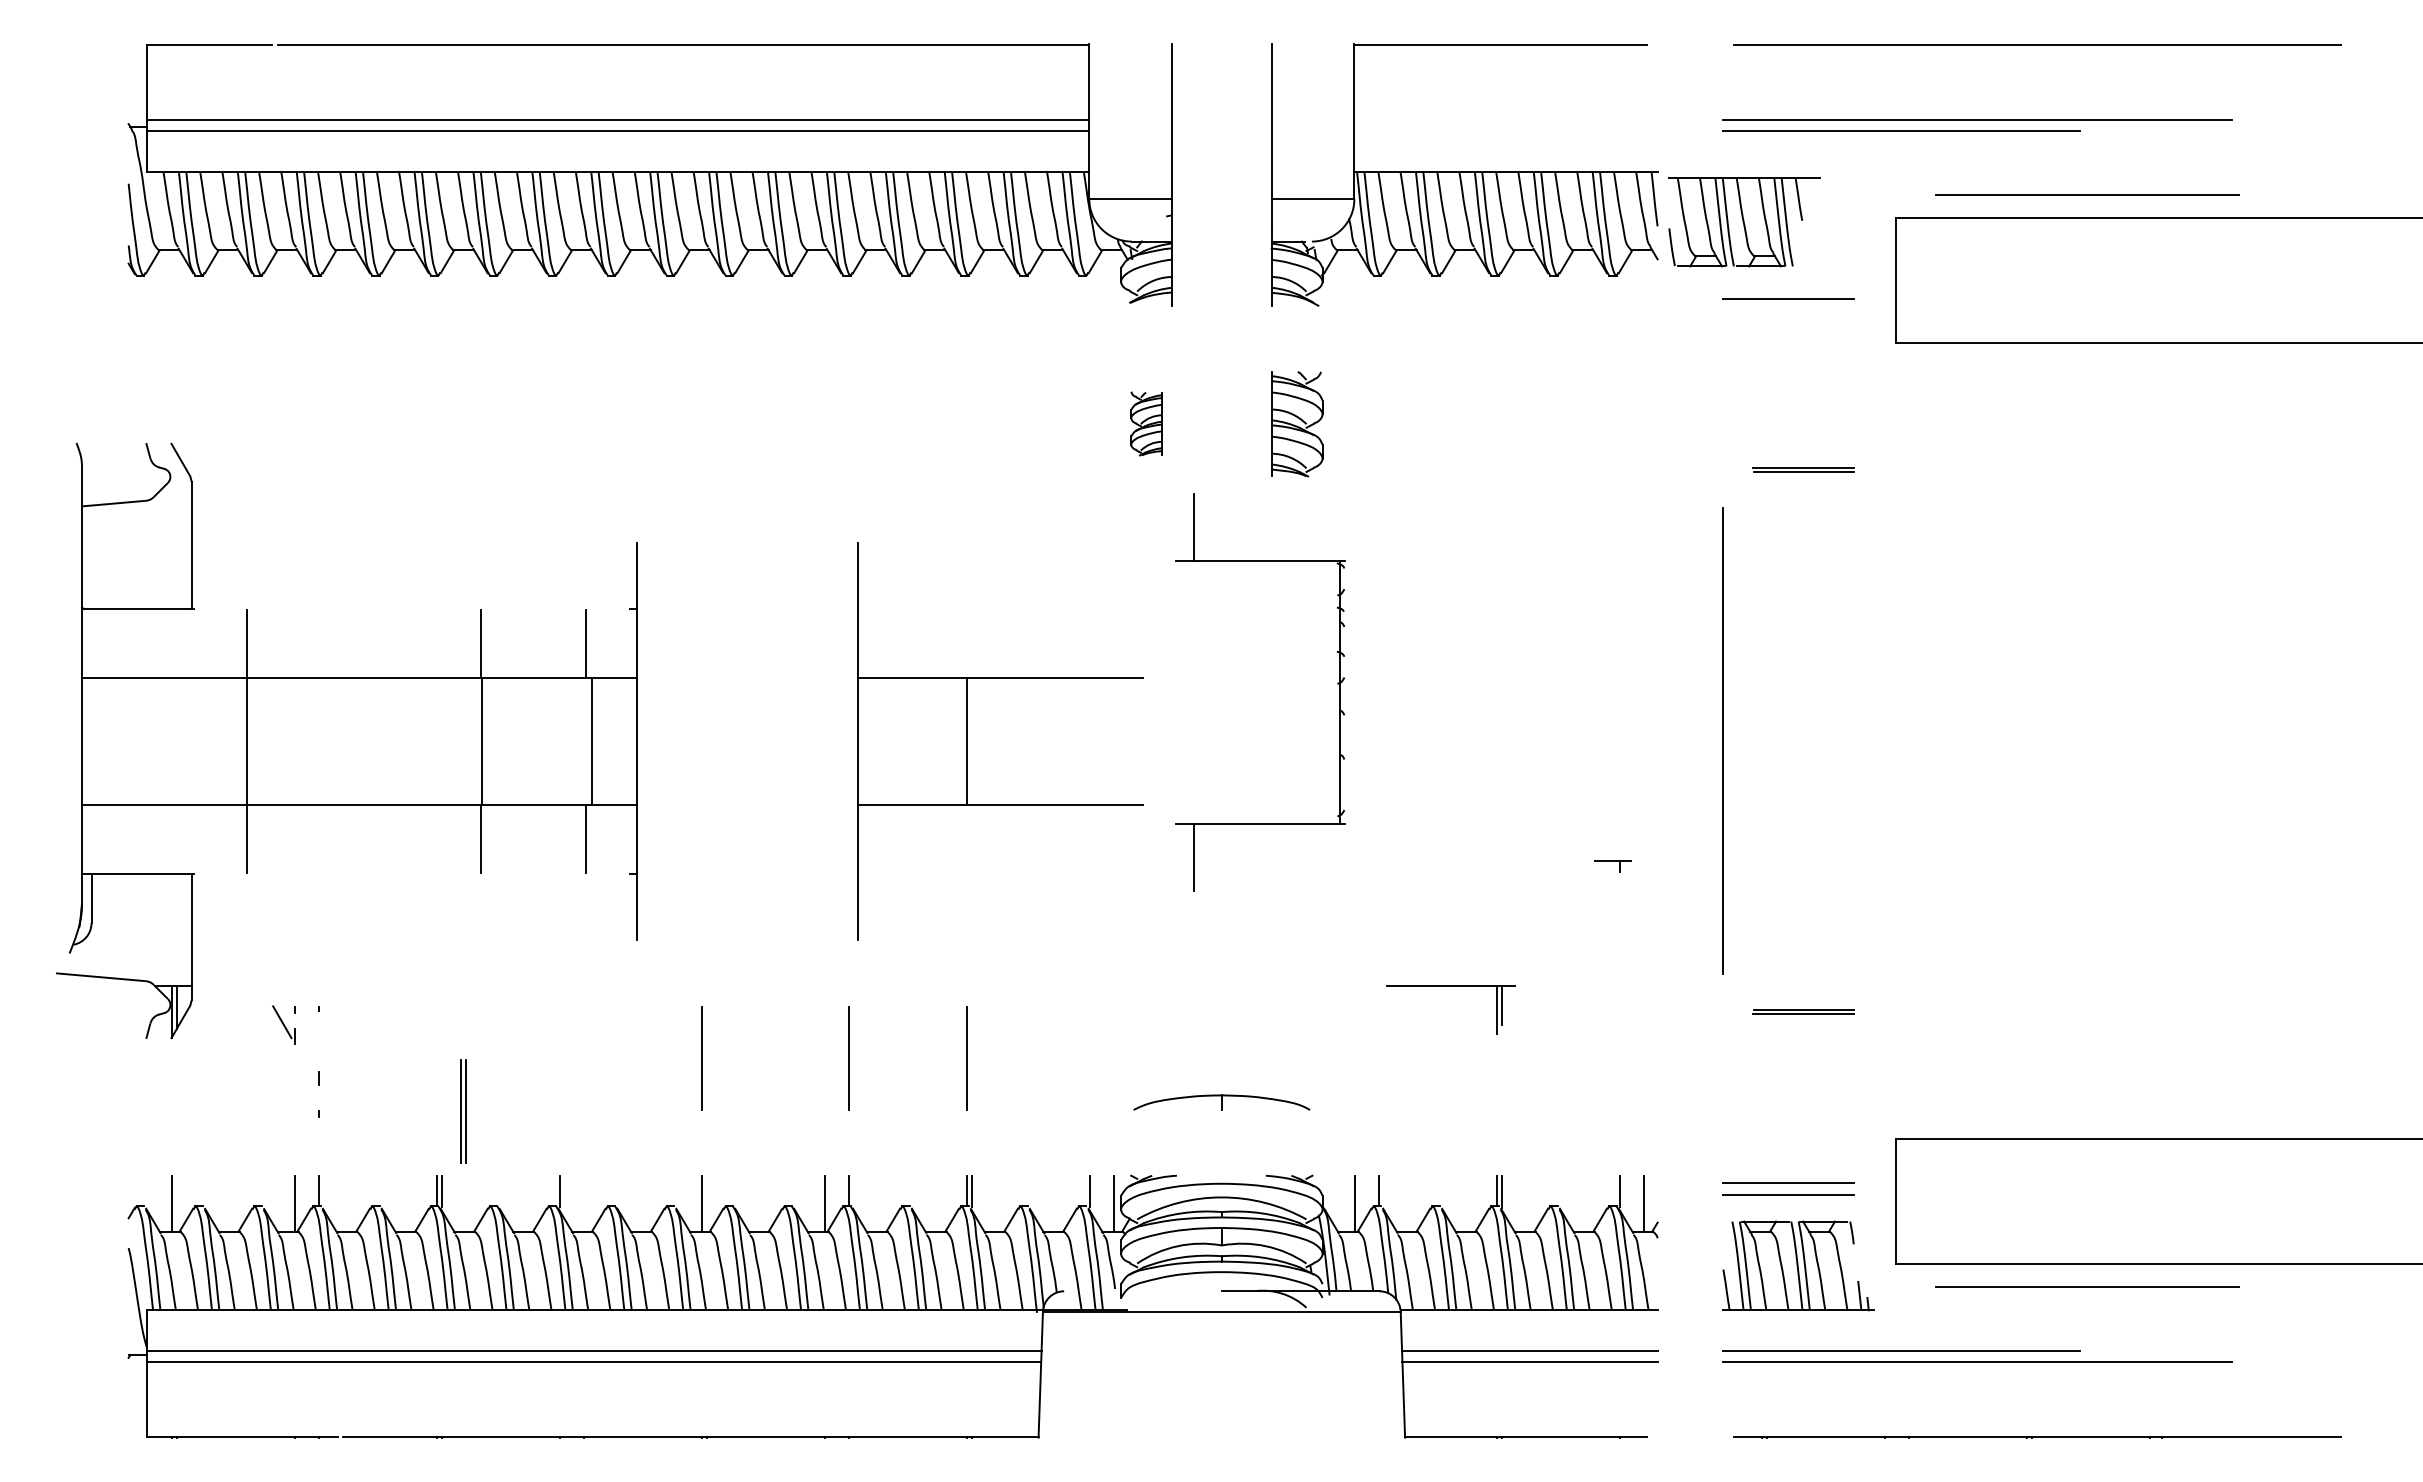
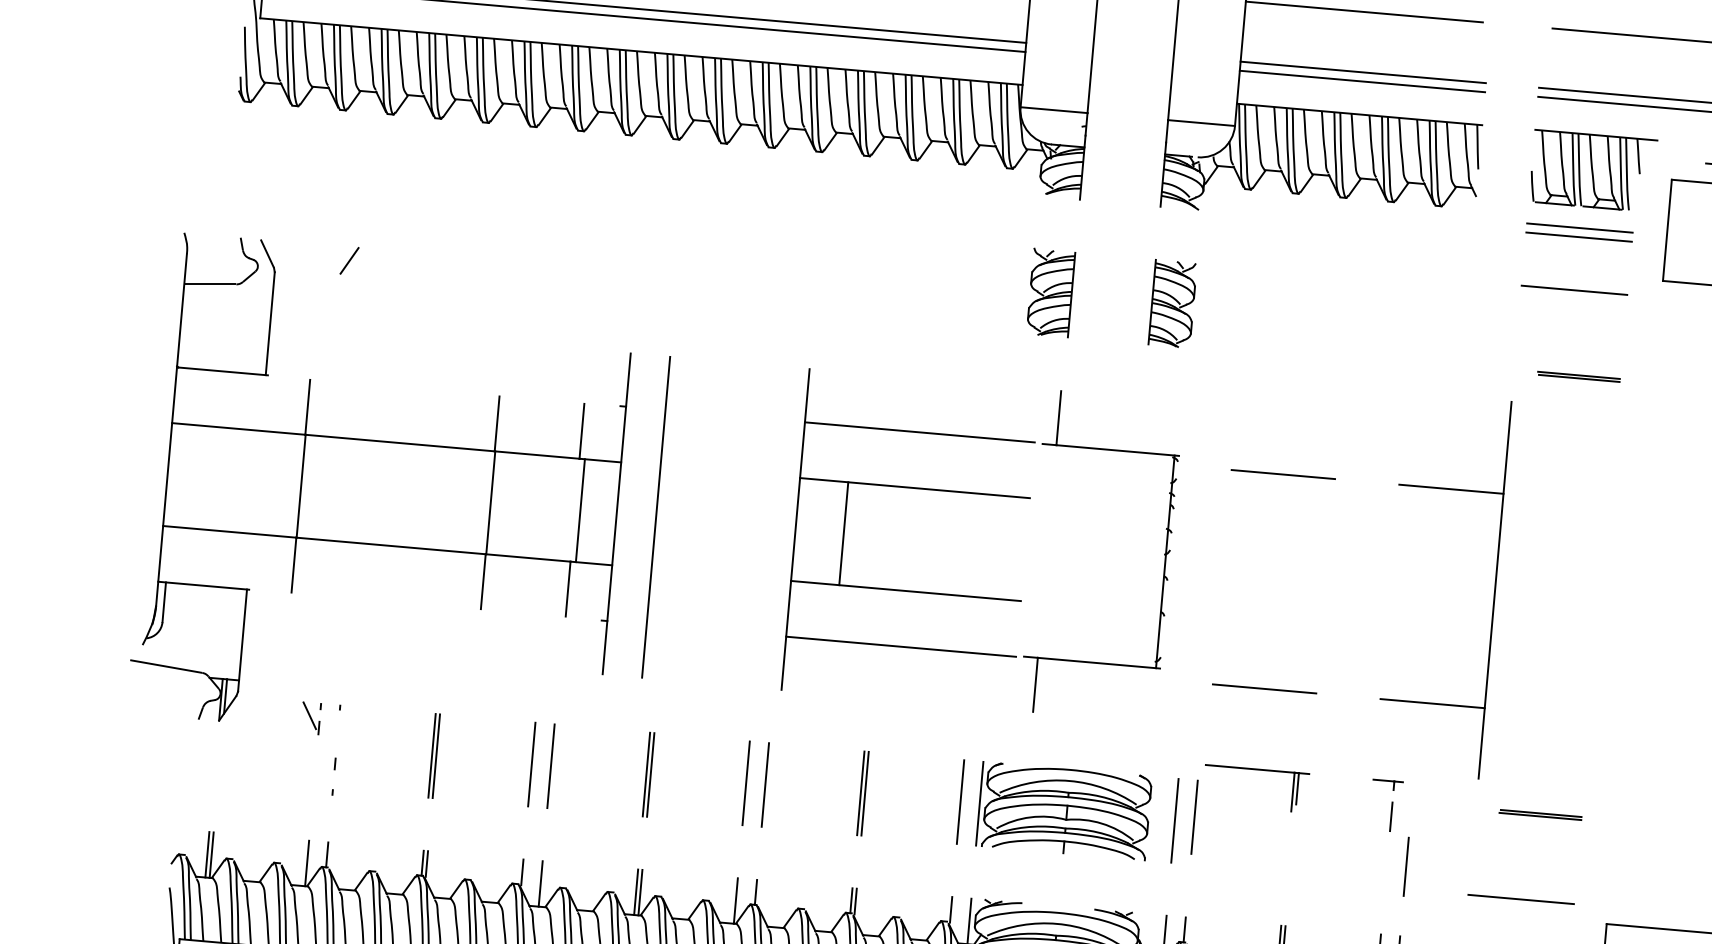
line: (1505, 119) -> (1362, 72), added
line: (1505, 130) -> (1362, 81), added
part: (1744, 222) -> (1592, 171), moved
line: (1788, 287) -> (1579, 228), added
line: (1788, 363) -> (1574, 289), added
part: (1146, 423) -> (1051, 292), size x1.67
line: (281, 459) -> (348, 260), added
line: (1000, 608) -> (919, 431), added
line: (1451, 621) -> (1283, 474), added
line: (1658, 621) -> (1451, 489), added
part: (1337, 684) -> (1164, 555), moved
line: (686, 741) -> (656, 517), added
line: (967, 741) -> (844, 533), moved
part: (1612, 866) -> (1387, 785), moved
line: (1000, 874) -> (901, 647), added
line: (1451, 886) -> (1264, 688), added
line: (1658, 886) -> (1432, 703), added
line: (1620, 1029) -> (1391, 816), added
line: (1378, 1051) -> (1194, 816), added
line: (559, 1057) -> (531, 763), added
line: (583, 1057) -> (550, 765), added
line: (707, 1057) -> (651, 774), added
line: (825, 1057) -> (746, 782), added
line: (972, 1057) -> (865, 793), added
line: (1090, 1057) -> (960, 801), added
part: (1218, 1057) -> (1064, 810), added
line: (1355, 1057) -> (1175, 820), added
line: (1644, 1089) -> (1406, 866), added
part: (463, 1111) -> (434, 756), moved
line: (1788, 1117) -> (1521, 899), added
line: (176, 1203) -> (211, 854), added
line: (583, 1203) -> (540, 883), added
line: (707, 1203) -> (640, 892), added

